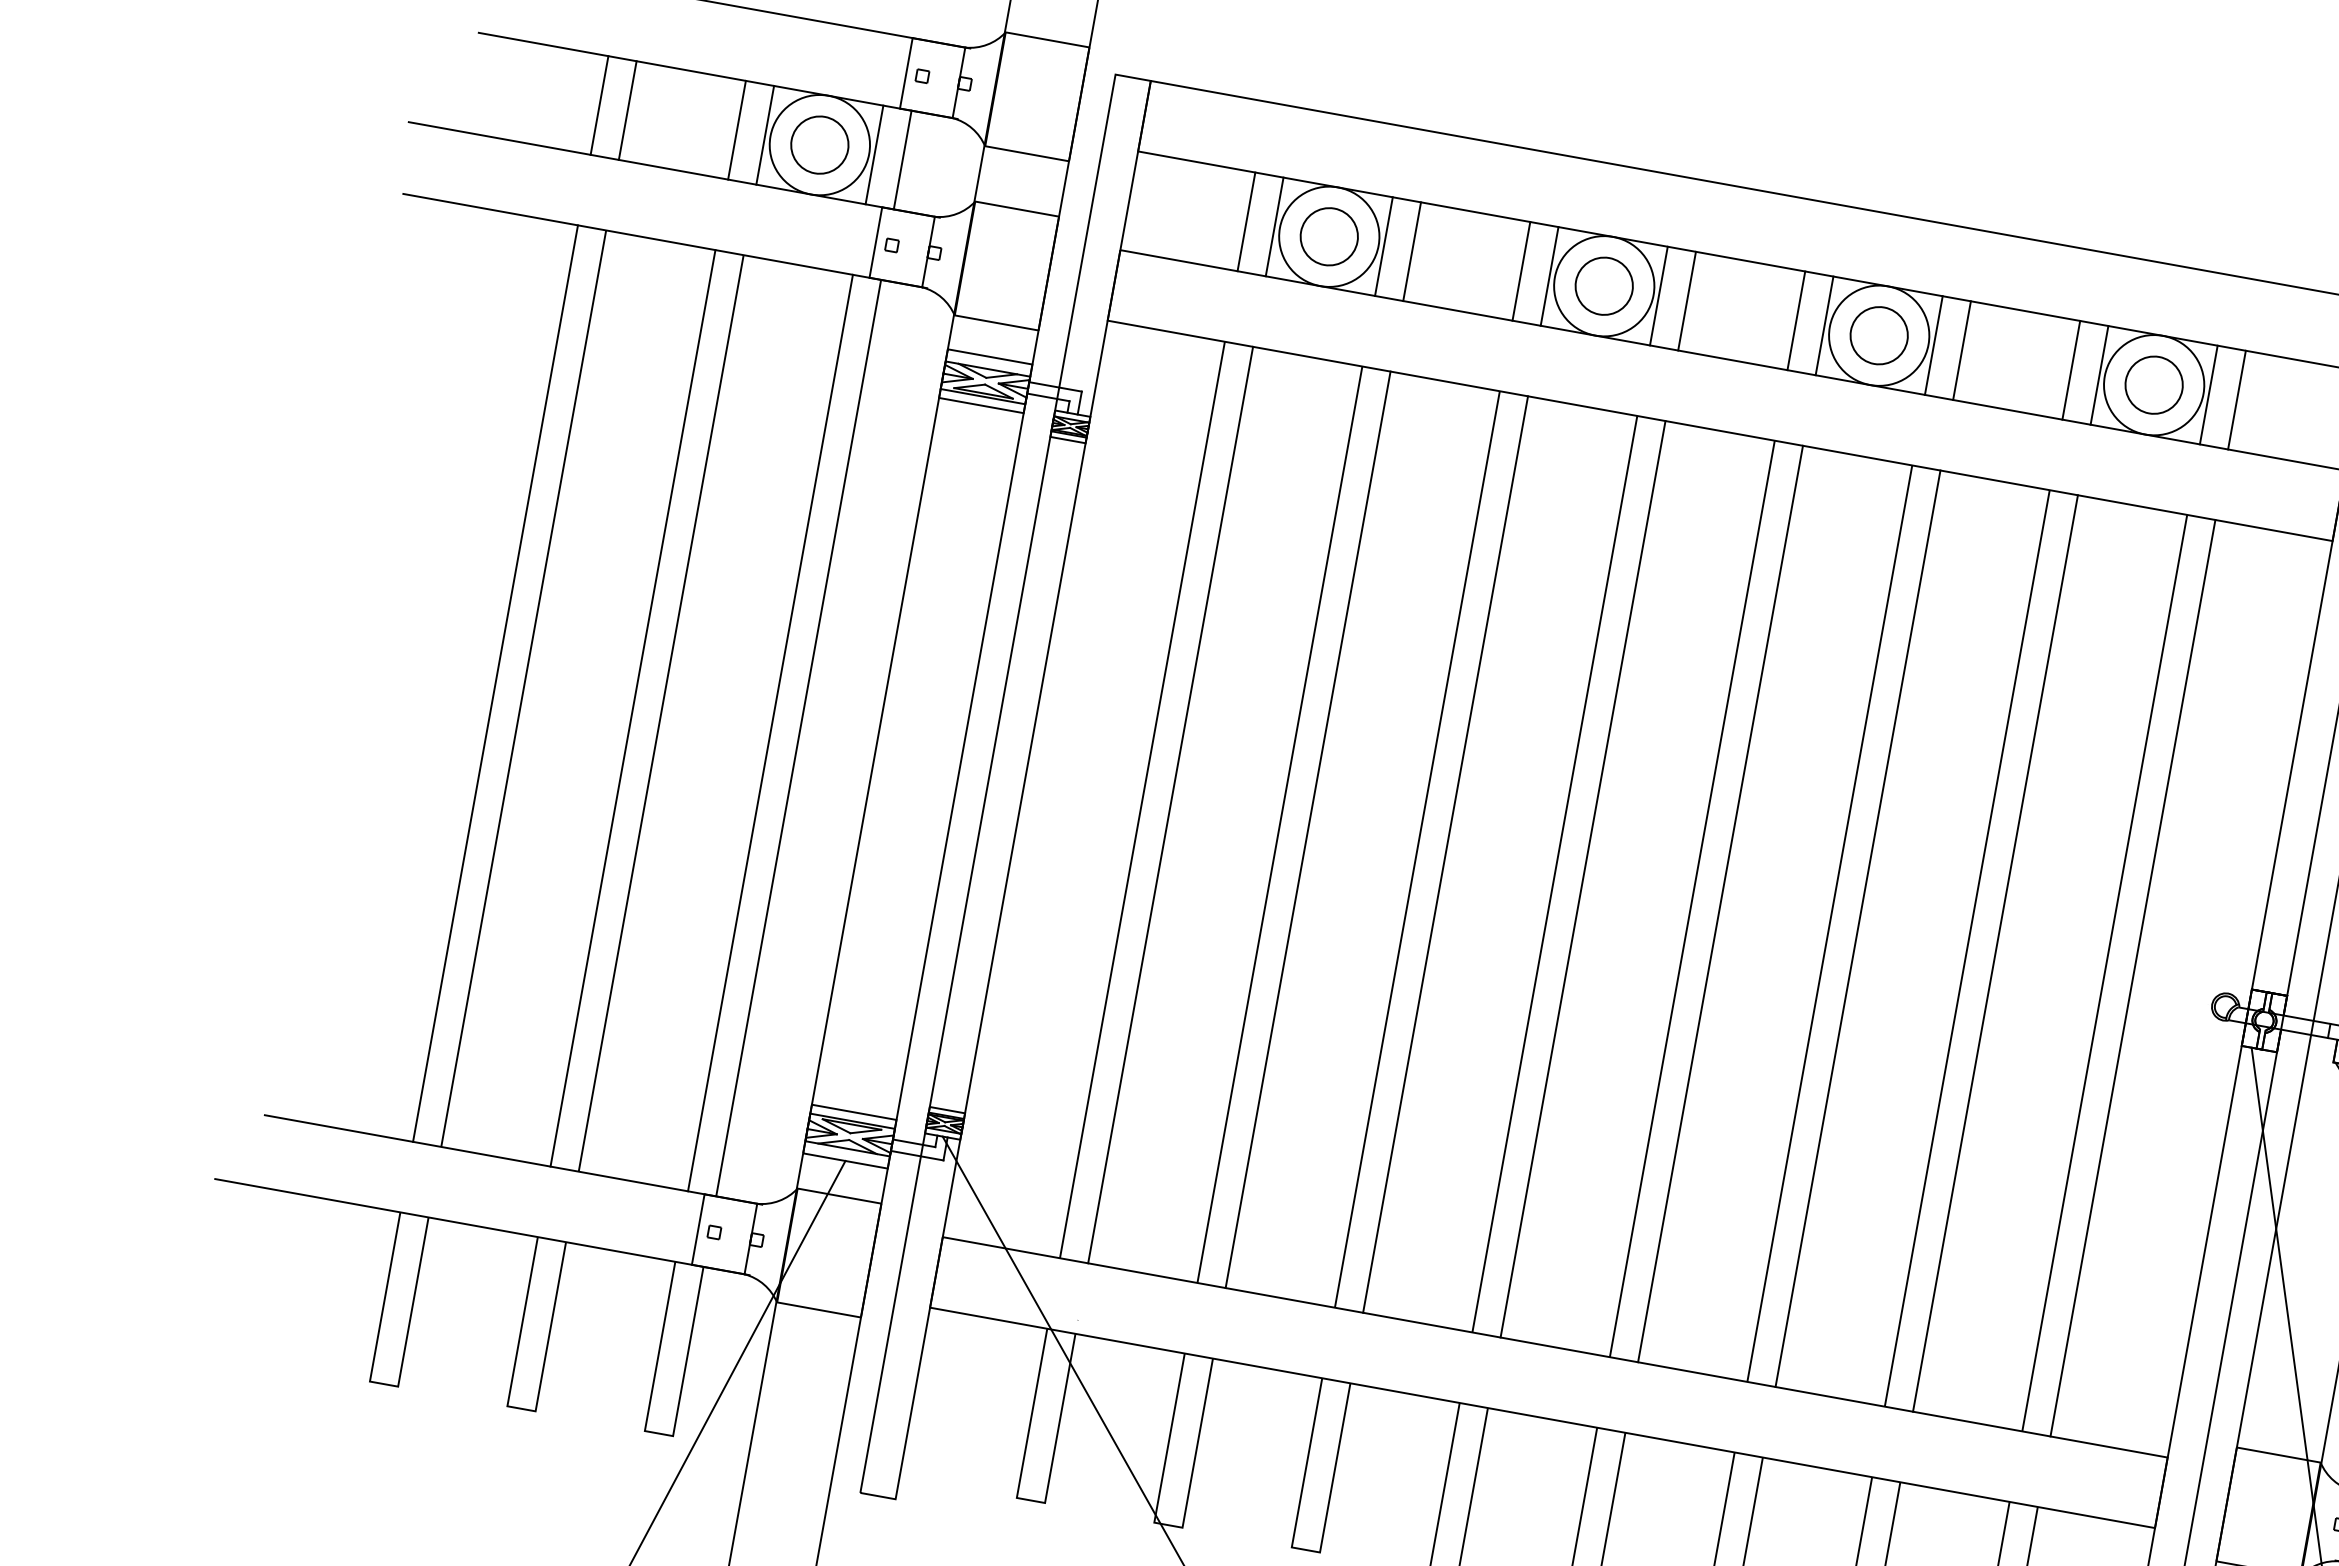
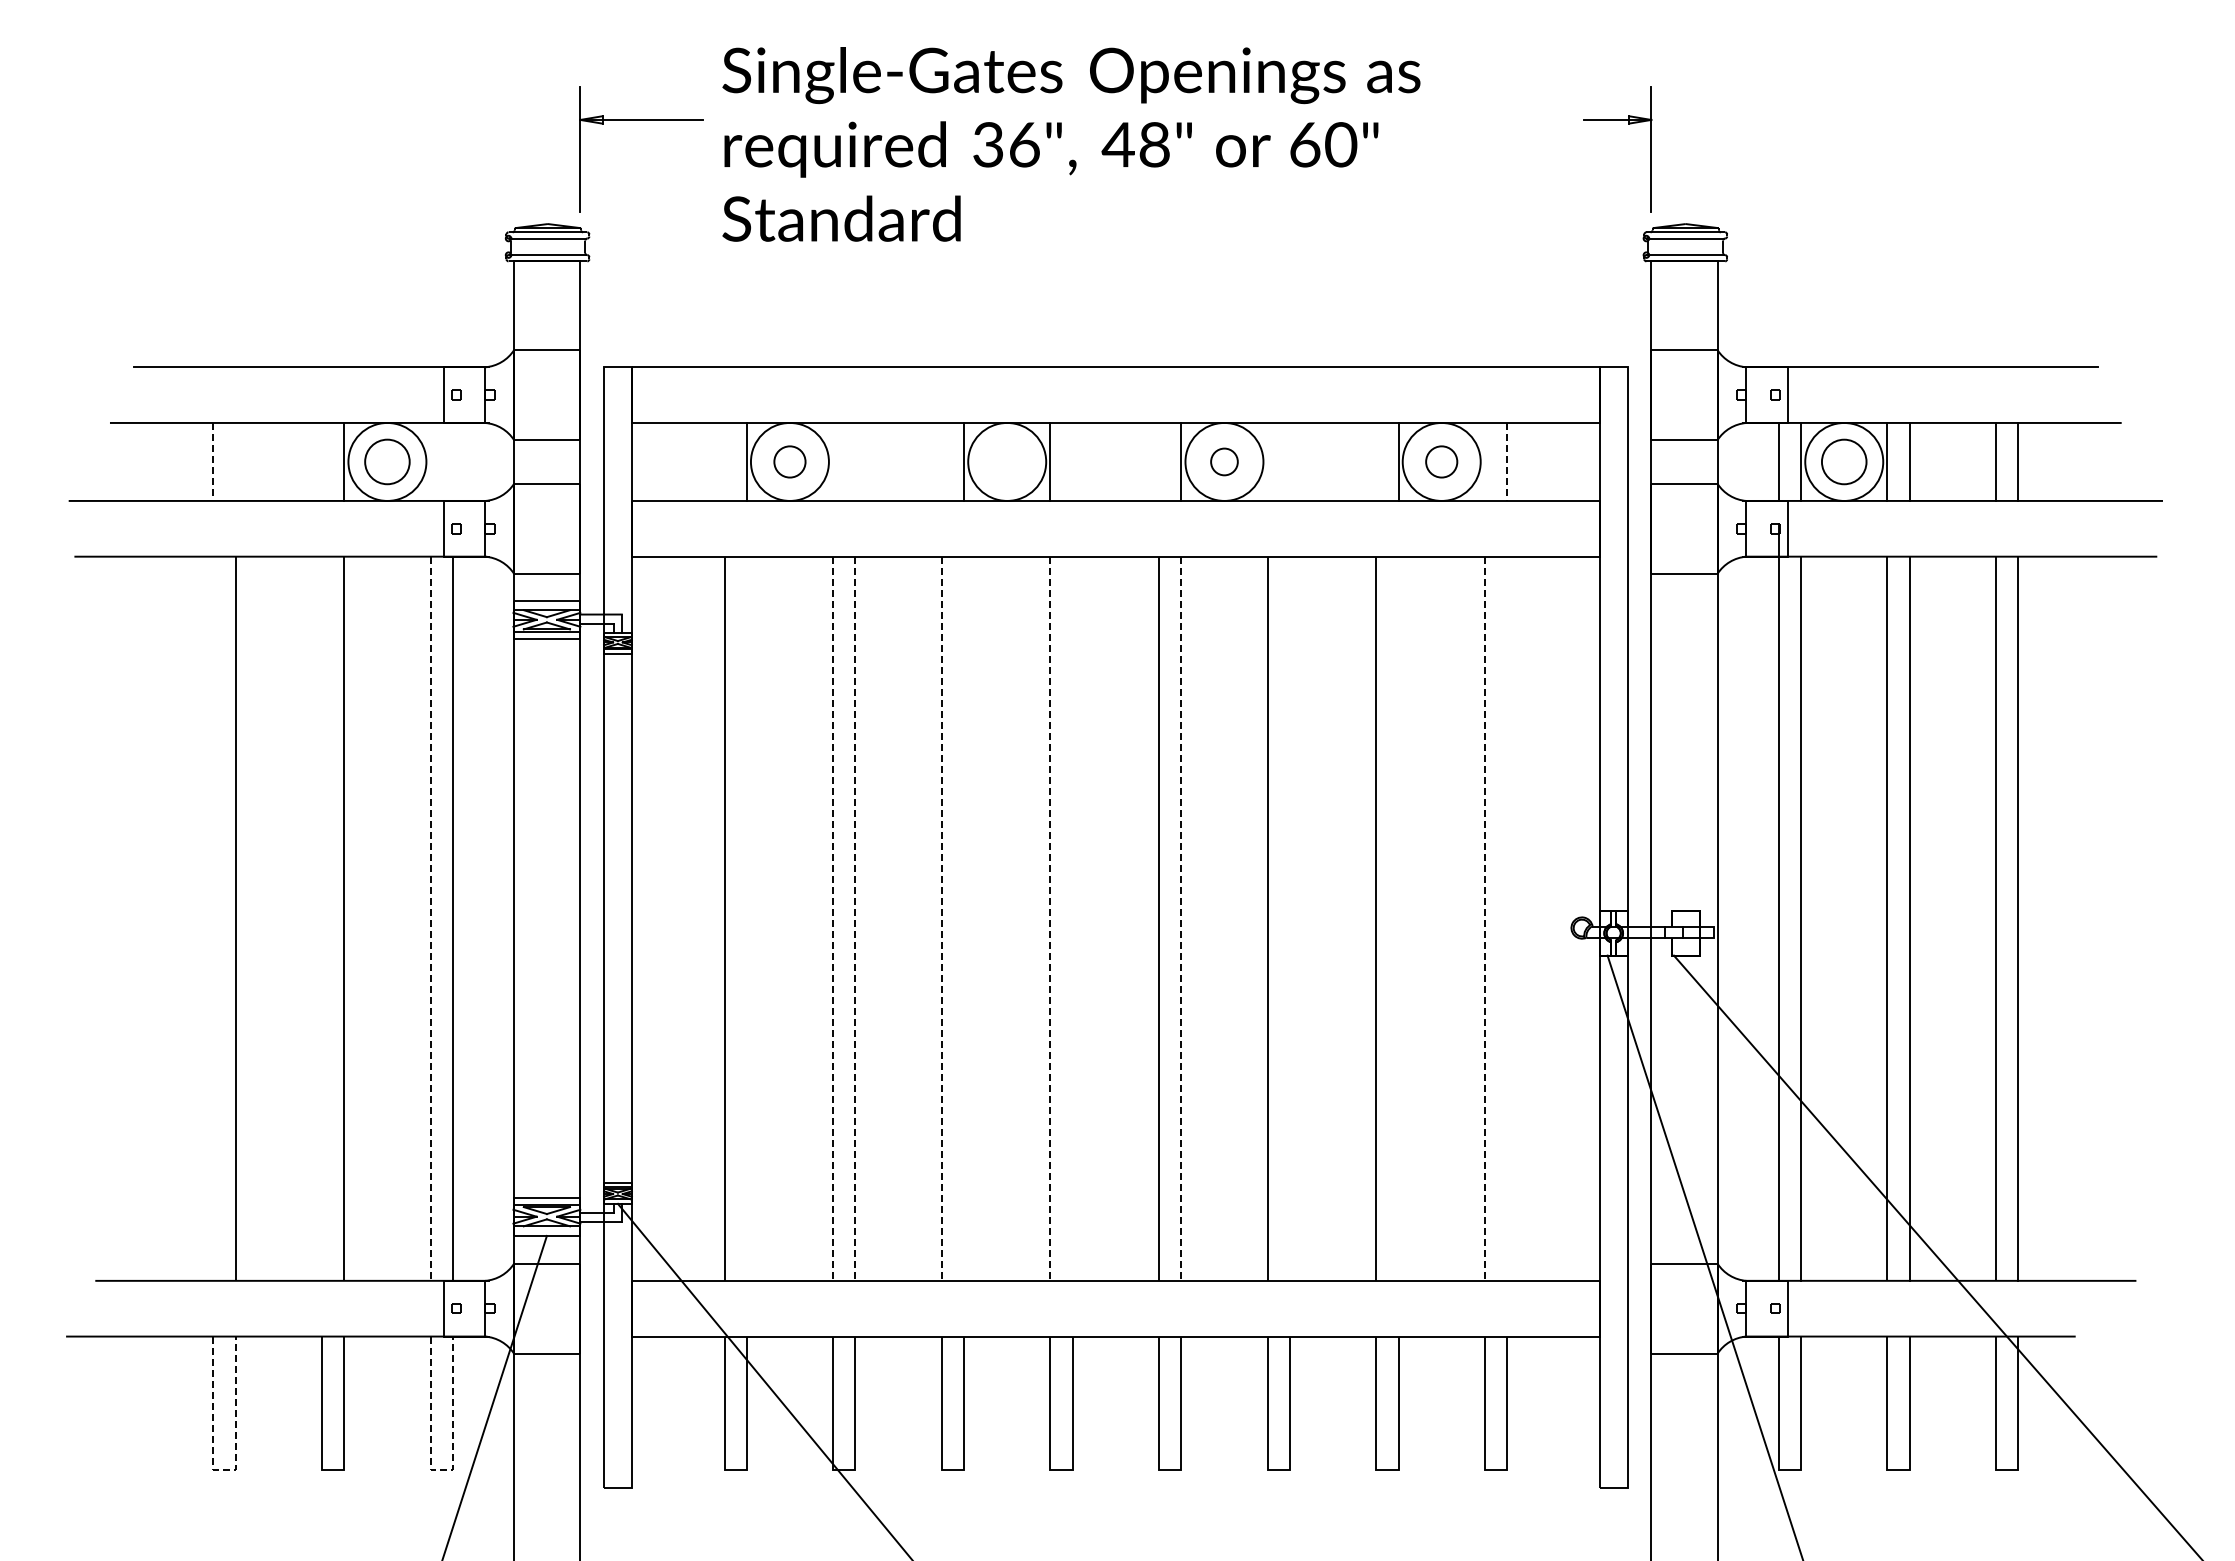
line: (599, 104) -> (213, 461), solid -> dashed
line: (627, 109) -> (235, 461), removed
line: (736, 129) -> (321, 461), removed
line: (874, 154) -> (430, 461), removed
line: (902, 159) -> (452, 461), removed
line: (1246, 221) -> (724, 461), removed
circle: (1328, 236) -> (789, 461), size x0.7
line: (1384, 246) -> (833, 461), removed
line: (1412, 251) -> (855, 461), removed
line: (1521, 270) -> (941, 461), removed
circle: (1604, 285) -> (1007, 461), removed
line: (1686, 300) -> (1072, 461), removed
line: (1797, 320) -> (1159, 461), removed
circle: (1879, 335) -> (1224, 461), size x0.6
line: (1933, 344) -> (1267, 461), removed
line: (1961, 349) -> (1289, 461), removed
line: (2071, 369) -> (1376, 461), removed
circle: (2153, 384) -> (1441, 461), size x0.7
line: (2208, 394) -> (1484, 461), removed
line: (2237, 399) -> (1507, 461), solid -> dashed
line: (495, 683) -> (213, 918), removed
line: (632, 707) -> (321, 918), removed
line: (770, 733) -> (430, 919), solid -> dashed
line: (1170, 804) -> (746, 918), removed
line: (1280, 825) -> (833, 919), solid -> dashed
line: (1308, 830) -> (855, 919), solid -> dashed
line: (1416, 850) -> (941, 919), solid -> dashed
line: (1446, 854) -> (964, 918), removed
line: (1554, 875) -> (1050, 919), solid -> dashed
line: (1582, 878) -> (1072, 918), removed
line: (1720, 905) -> (1181, 919), solid -> dashed
line: (1857, 928) -> (1289, 918), removed
line: (1995, 953) -> (1398, 918), removed
line: (2104, 974) -> (1484, 919), solid -> dashed
line: (2133, 977) -> (1507, 918), removed
line: (384, 1384) -> (224, 1470), solid -> dashed
line: (659, 1434) -> (442, 1470), solid -> dashed

